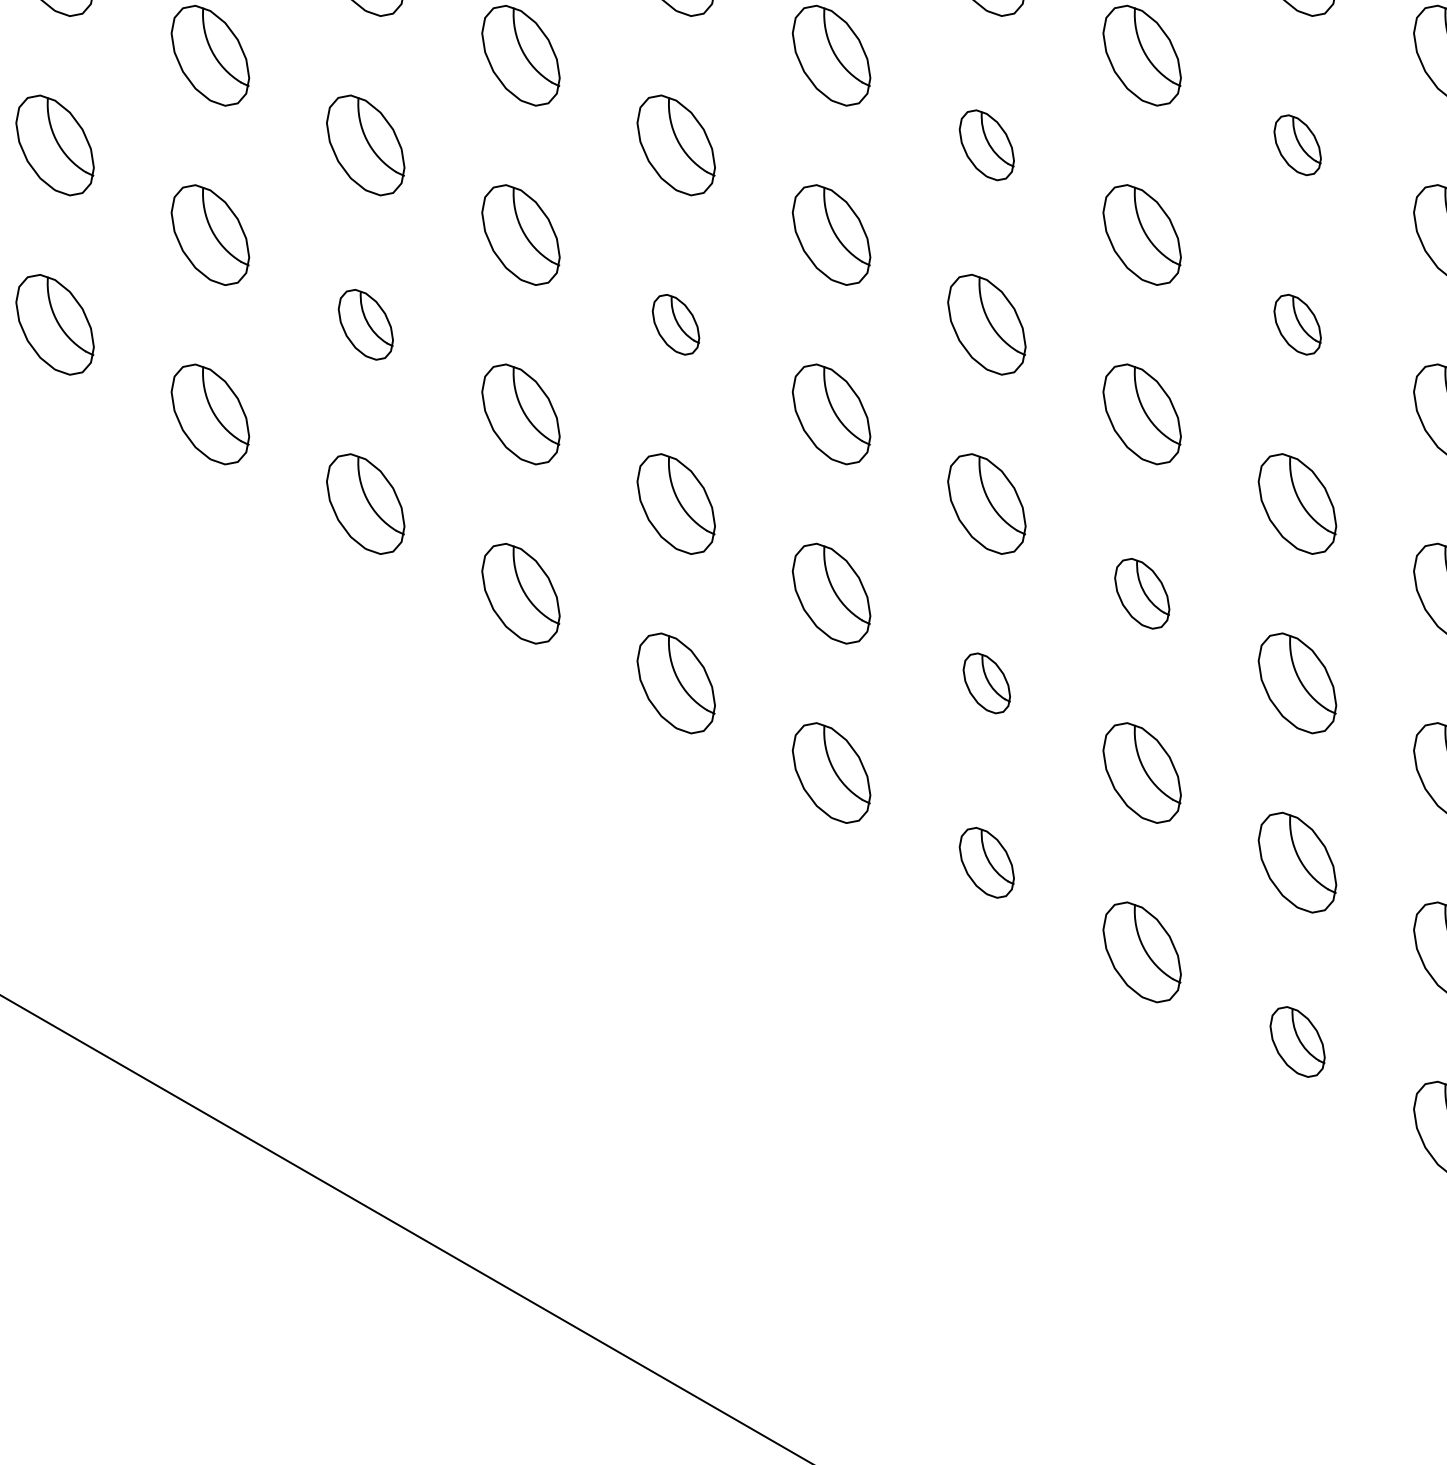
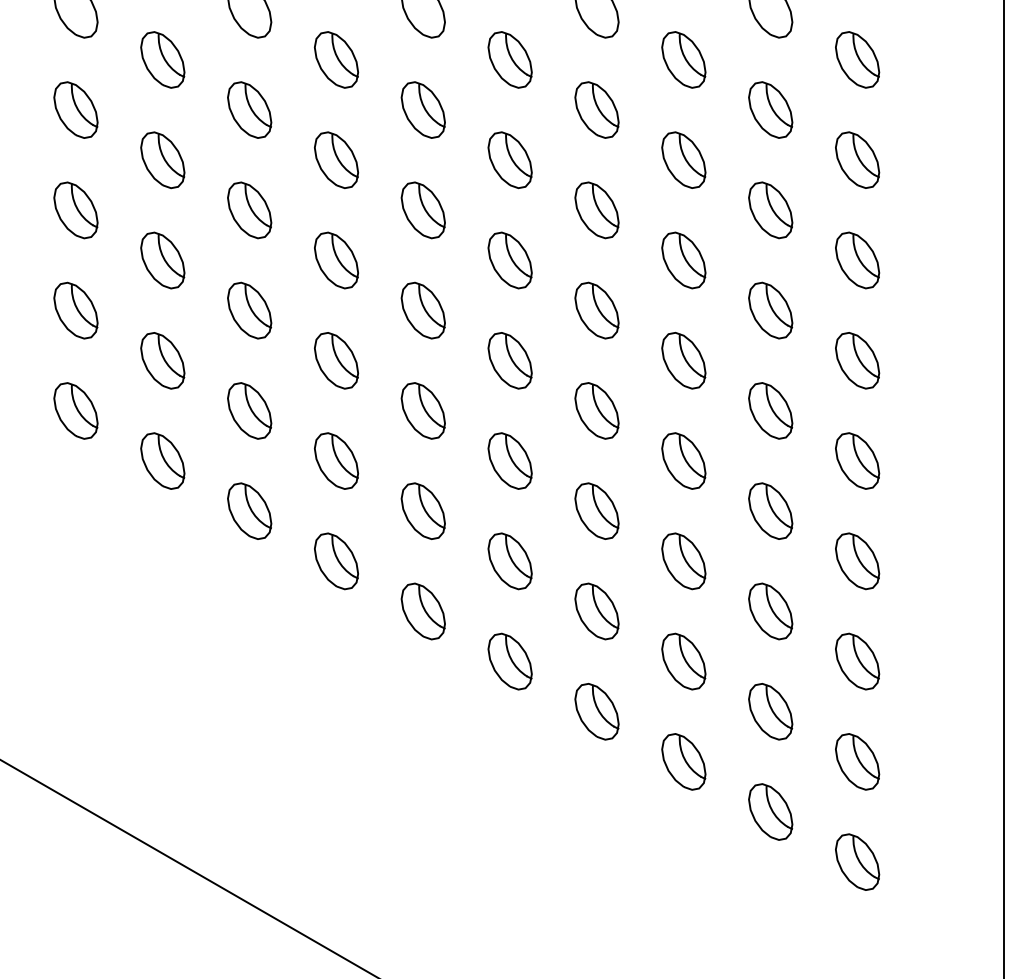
part: (985, 145) -> (596, 310), size x1.43
part: (1297, 145) -> (770, 310), size x1.67
part: (365, 323) -> (249, 410), size x1.43
part: (674, 323) -> (422, 410), size x1.67
part: (1297, 323) -> (770, 410), size x1.67
part: (1141, 593) -> (683, 561), size x1.43
part: (985, 683) -> (596, 611), size x1.67
part: (985, 862) -> (596, 711), size x1.43
part: (1297, 1041) -> (770, 811), size x1.43

